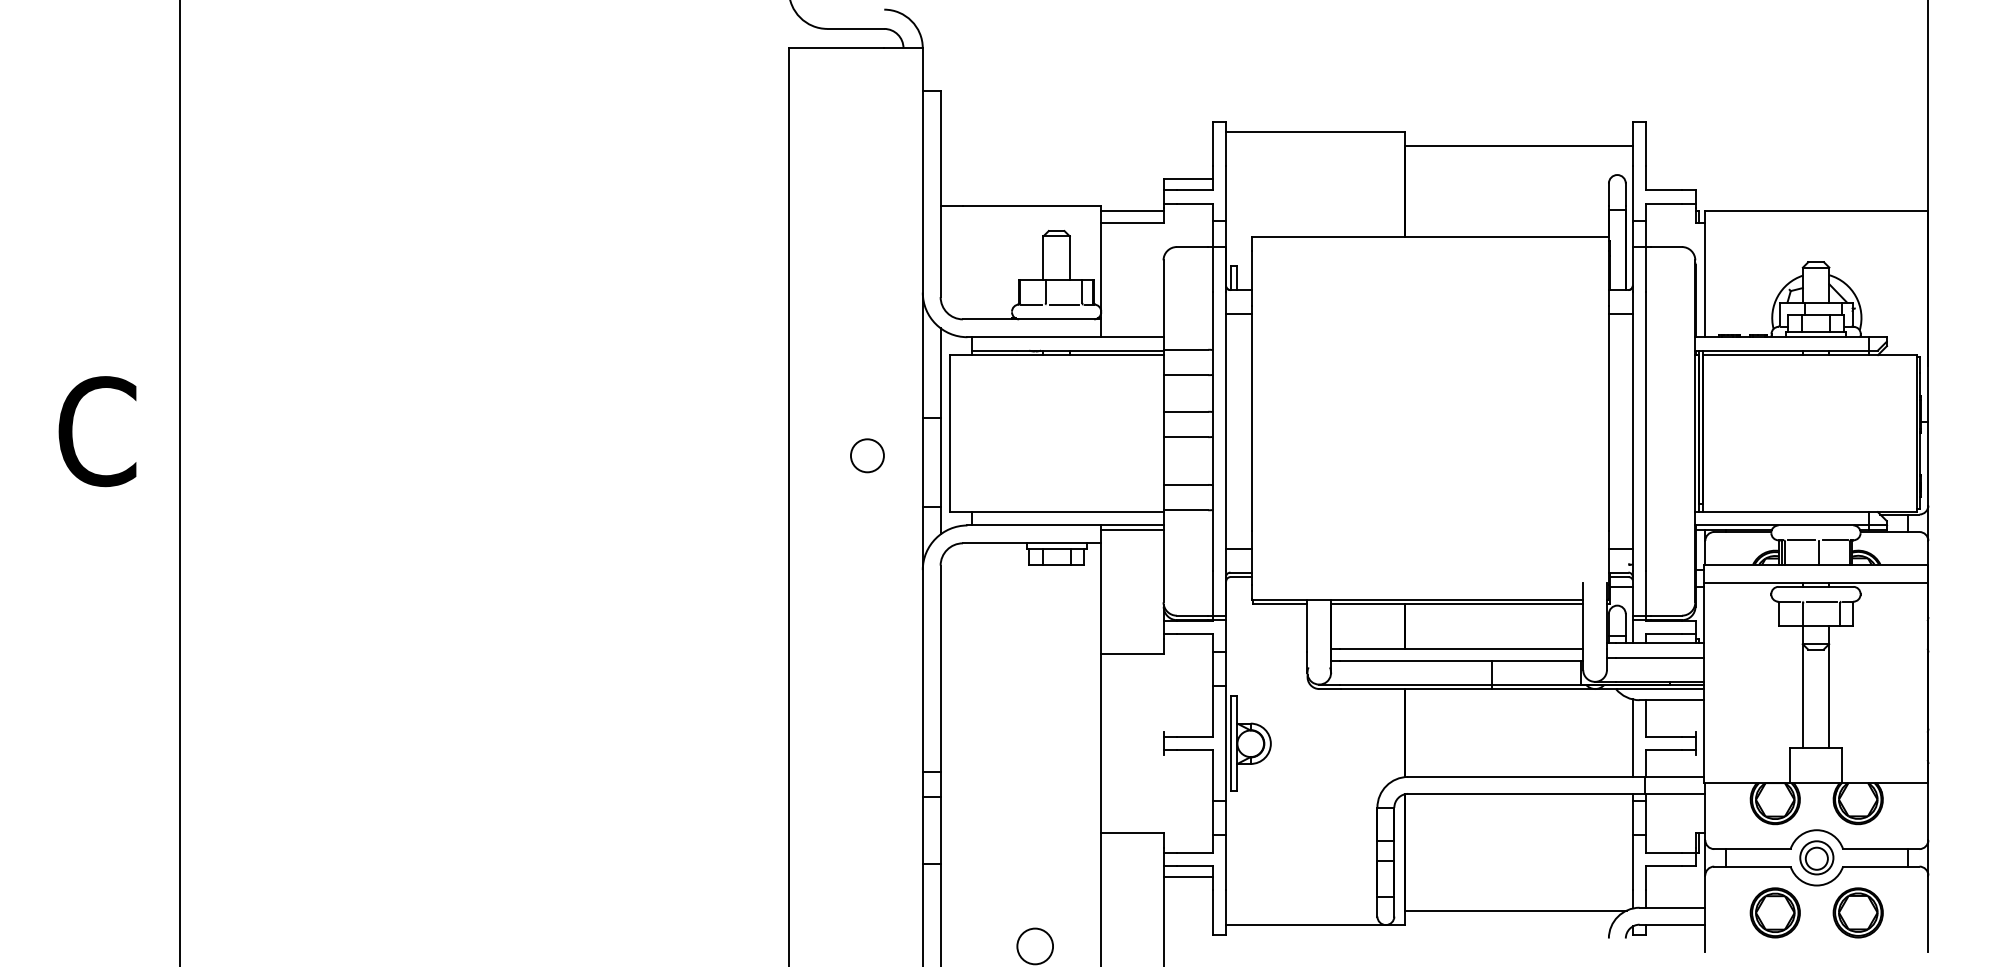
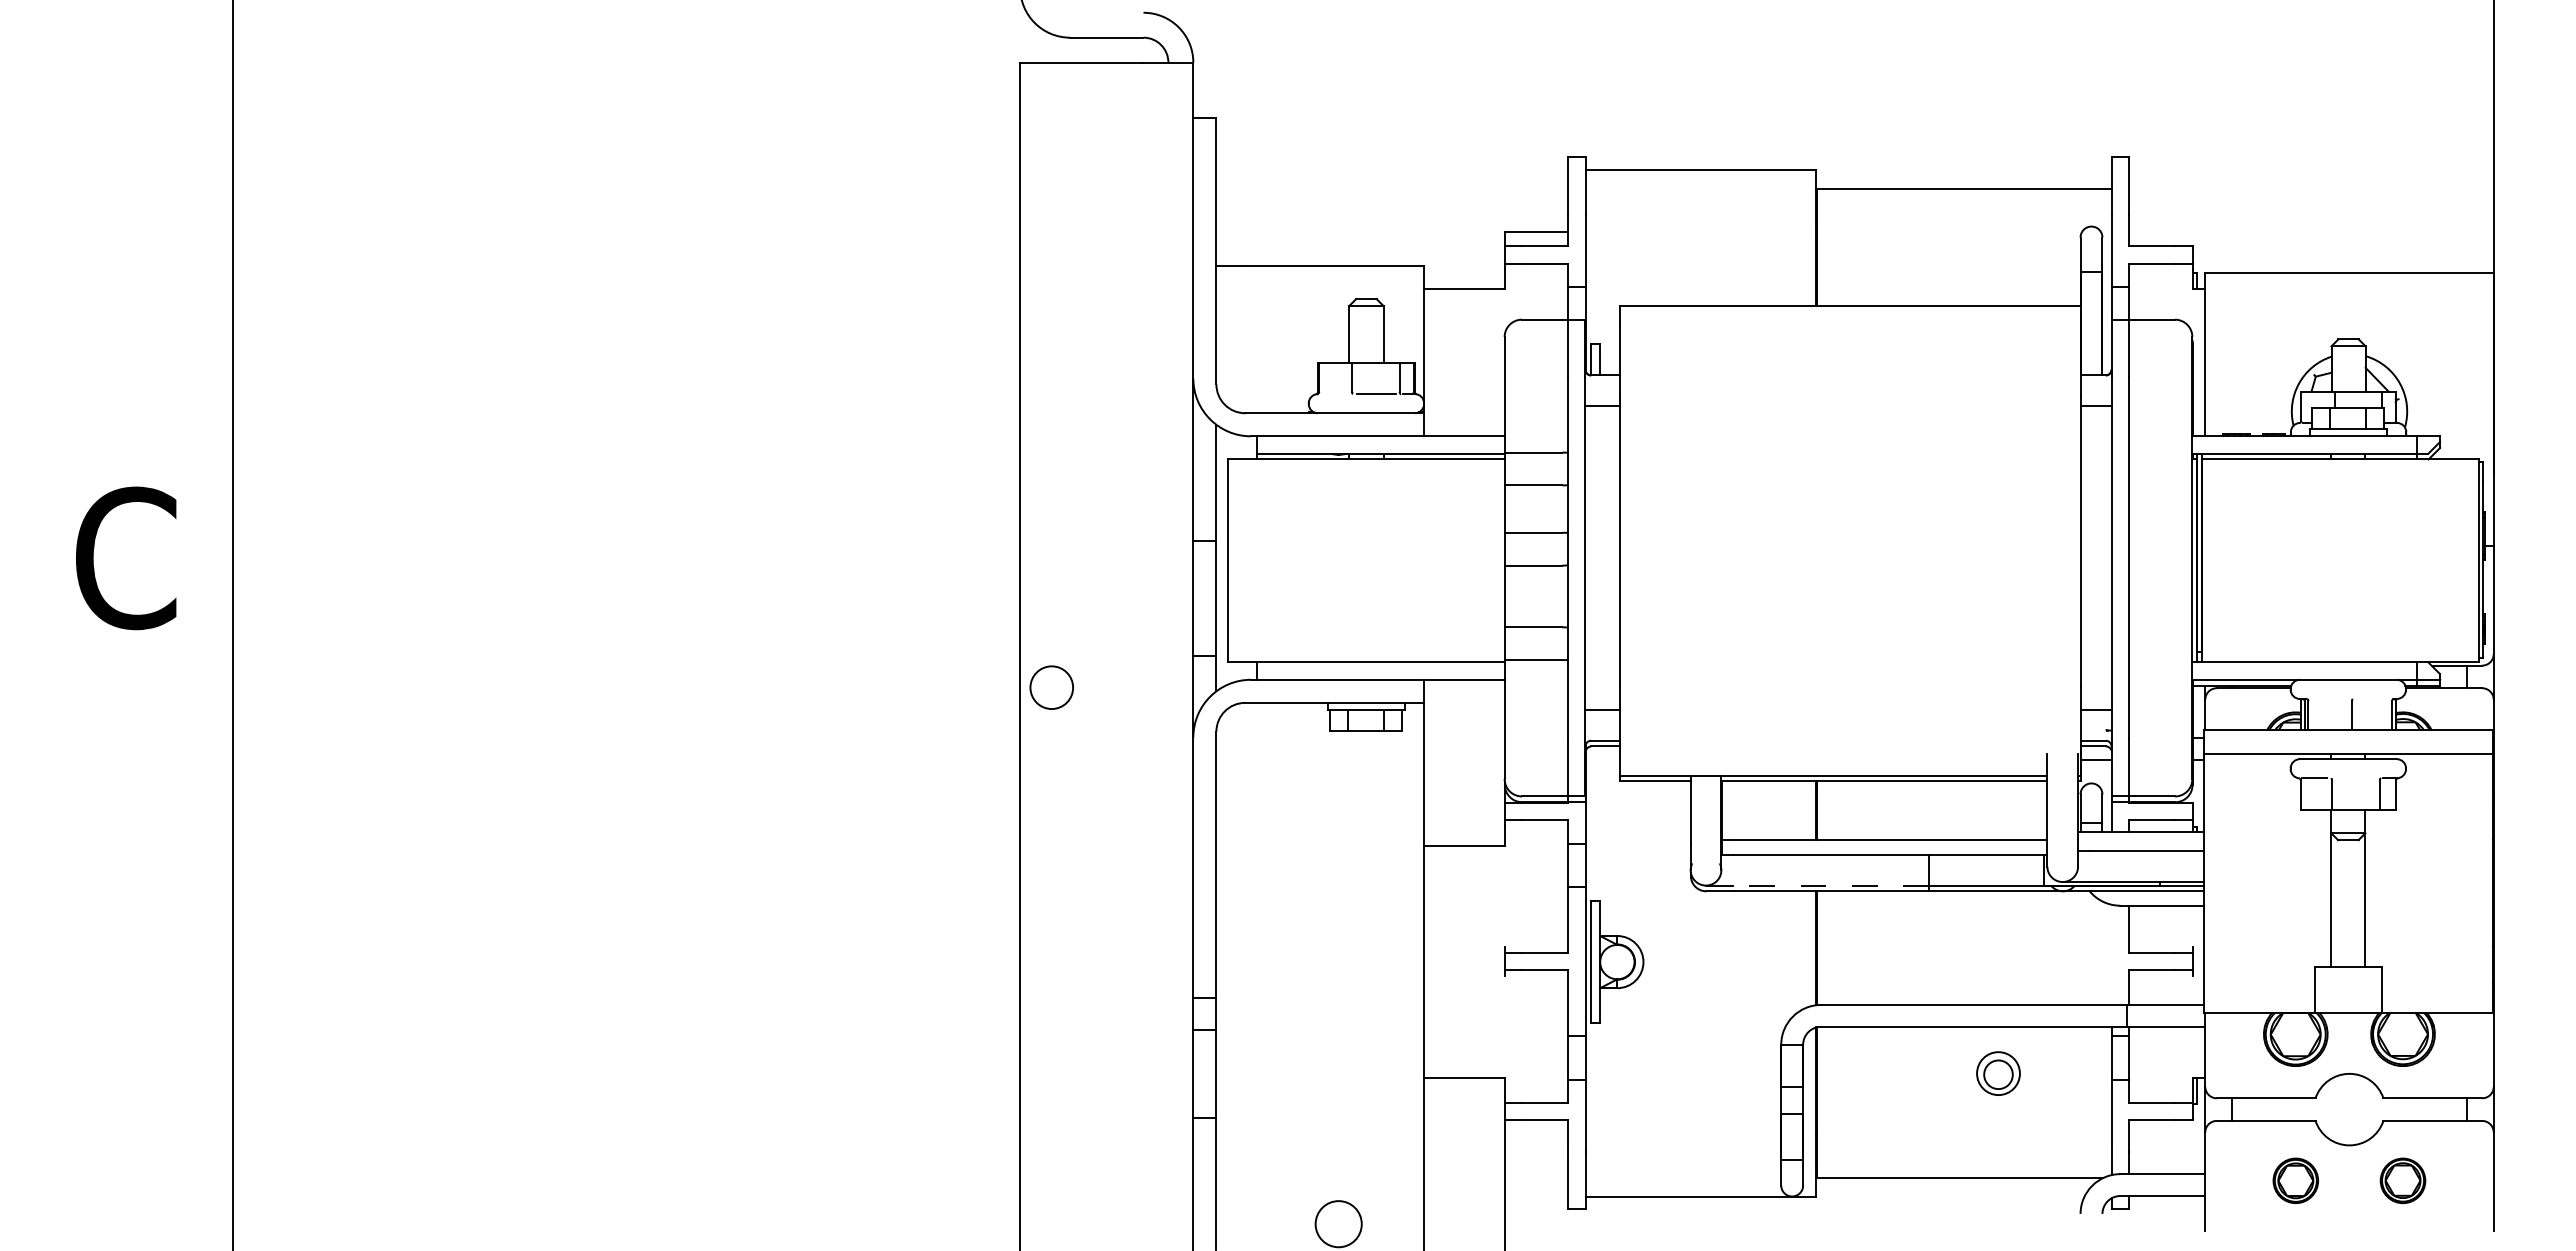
line: (1132, 211) -> (1464, 273), removed
line: (1031, 304) -> (1333, 394), removed
circle: (867, 455) -> (1051, 687), moved
line: (1132, 529) -> (1464, 685), removed
line: (1801, 539) -> (2329, 698), removed
line: (1835, 539) -> (2373, 698), removed
line: (1821, 601) -> (2355, 778), removed
line: (1416, 684) -> (1831, 885), solid -> dashed
line: (1632, 737) -> (2111, 954), removed
part: (1816, 857) -> (1998, 1073), moved
line: (1188, 877) -> (1536, 1134), removed
part: (1775, 912) -> (2295, 1180), size x0.7
part: (1857, 912) -> (2402, 1180), size x0.7

